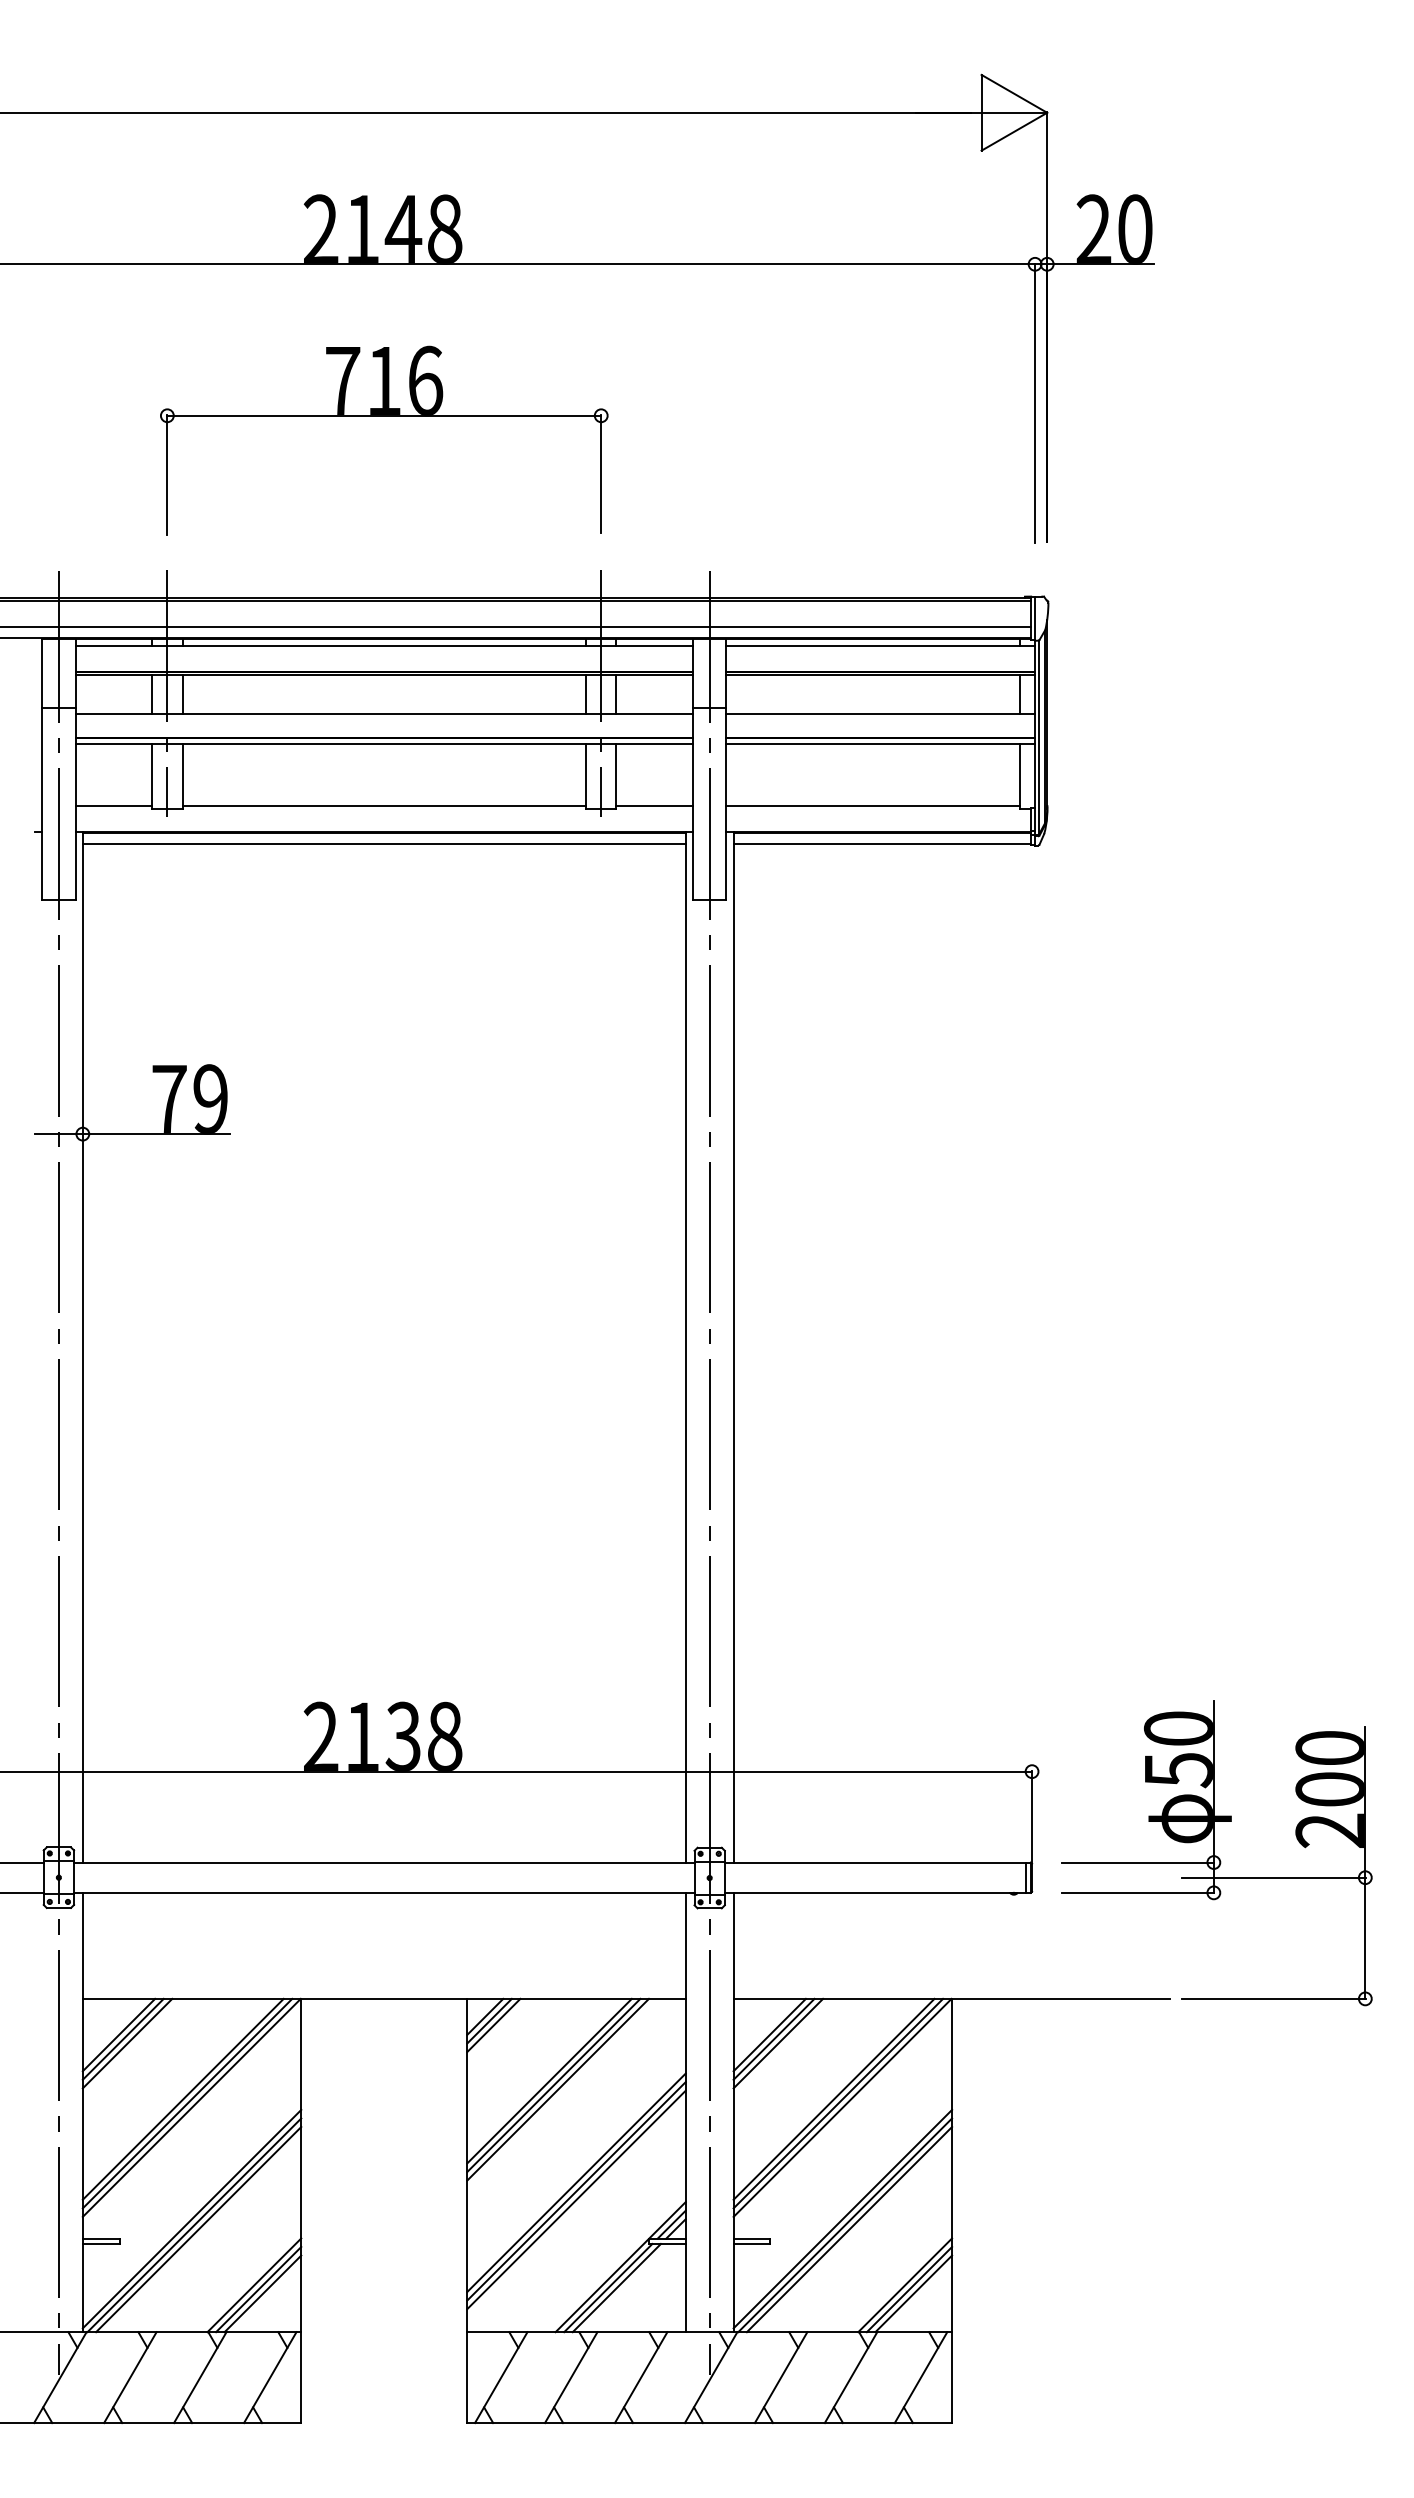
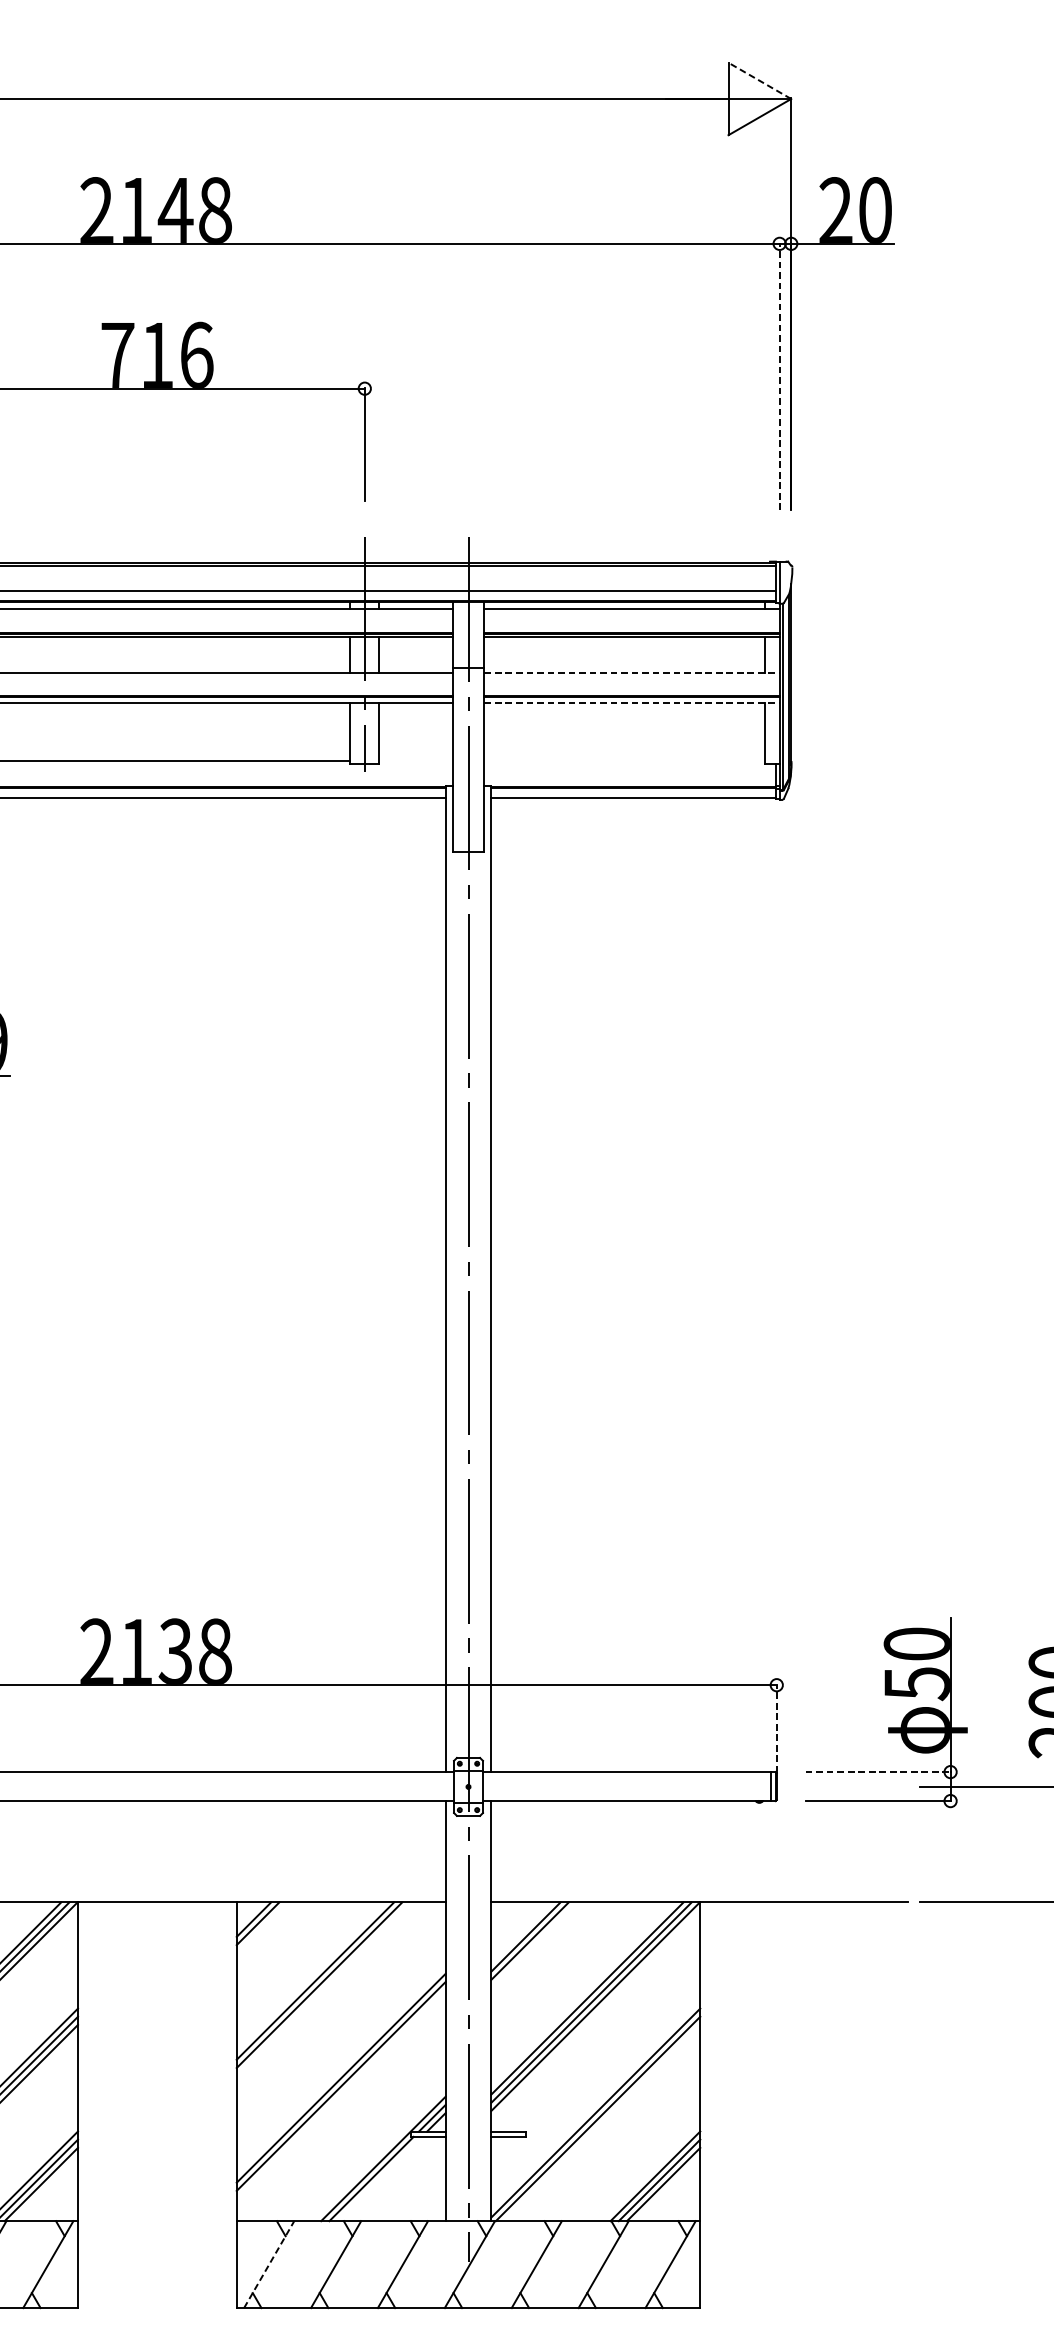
line: (1014, 93) -> (759, 80), solid -> dashed
line: (1035, 403) -> (780, 376), solid -> dashed
line: (881, 713) -> (632, 673), solid -> dashed
line: (881, 744) -> (632, 703), solid -> dashed
line: (654, 805) -> (415, 761), removed
line: (872, 805) -> (624, 761), removed
line: (1032, 1816) -> (777, 1728), solid -> dashed
line: (1138, 1862) -> (878, 1772), solid -> dashed
line: (493, 2025) -> (261, 1927), removed
line: (778, 2043) -> (534, 1945), removed
line: (557, 2089) -> (322, 1989), removed
line: (576, 2199) -> (341, 2094), removed
line: (849, 2229) -> (602, 2122), removed
line: (616, 2288) -> (379, 2179), removed
line: (501, 2377) -> (269, 2264), solid -> dashed

